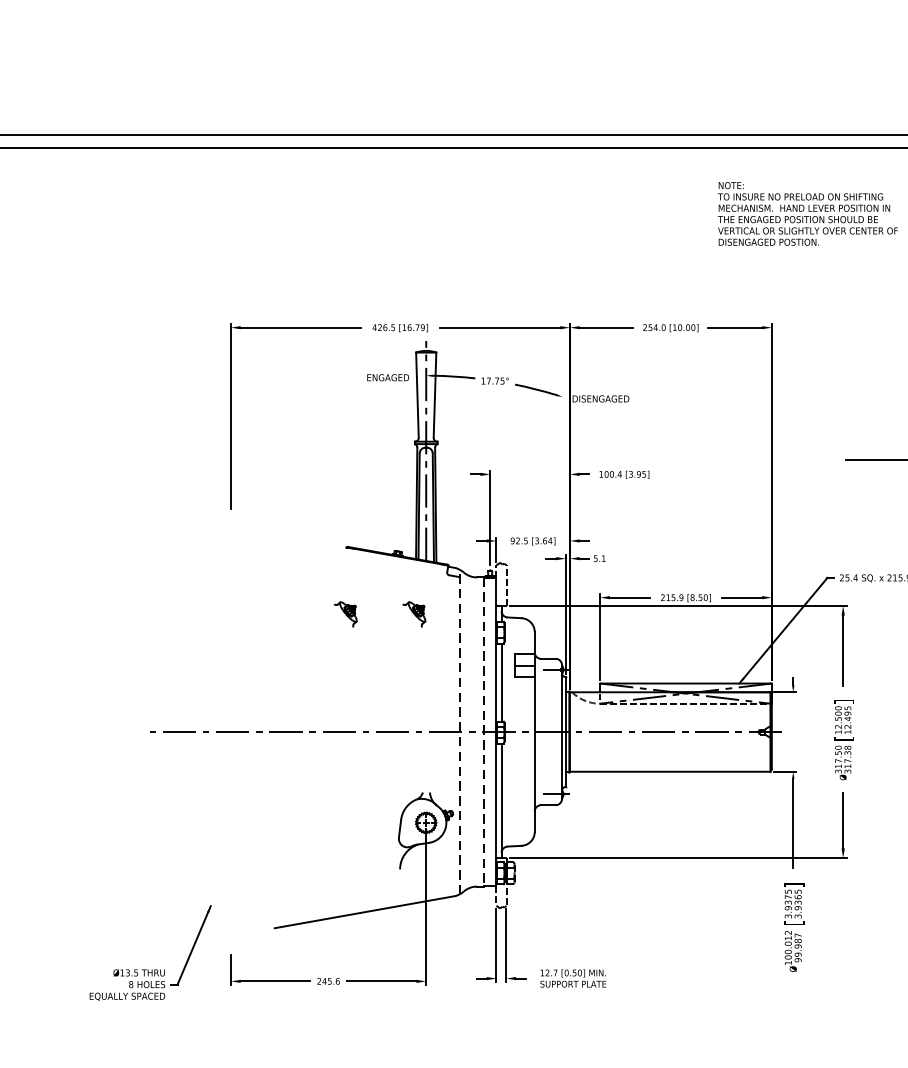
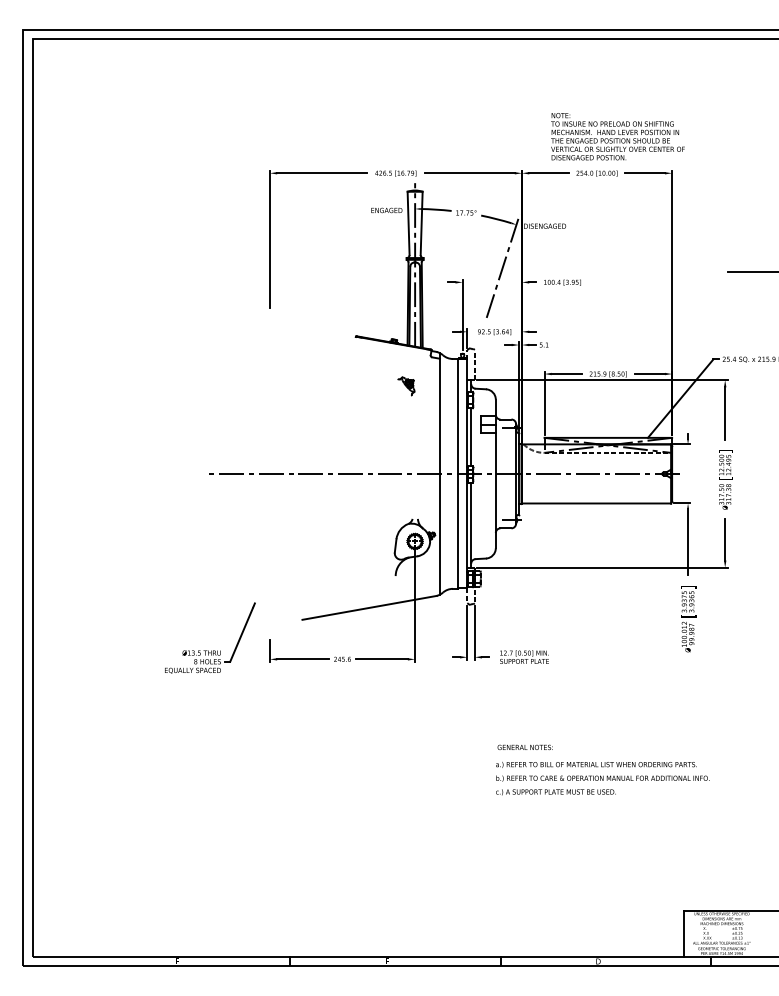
text: (807, 213) -> (617, 136), moved
line: (543, 451) -> (502, 265), added
part: (346, 614) -> (355, 386), removed
line: (460, 731) -> (440, 473), dashed -> solid
line: (484, 731) -> (458, 473), dashed -> solid

